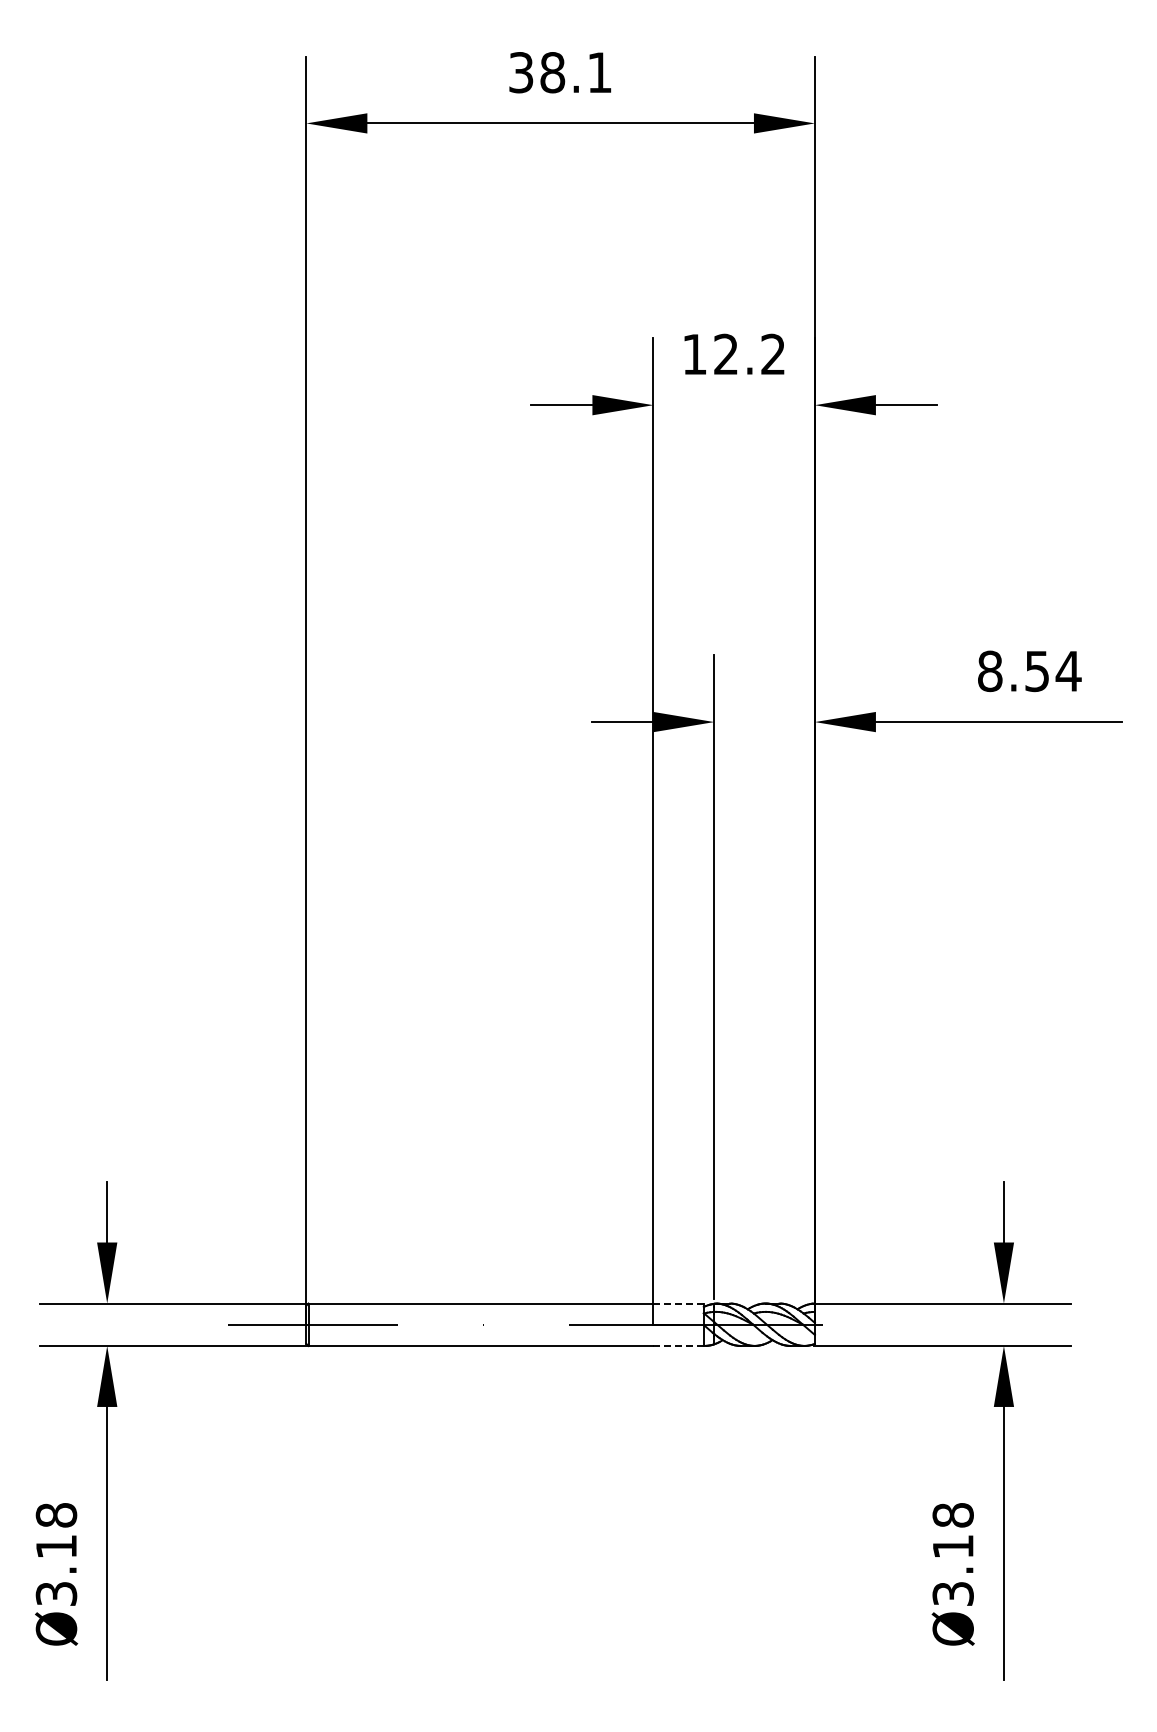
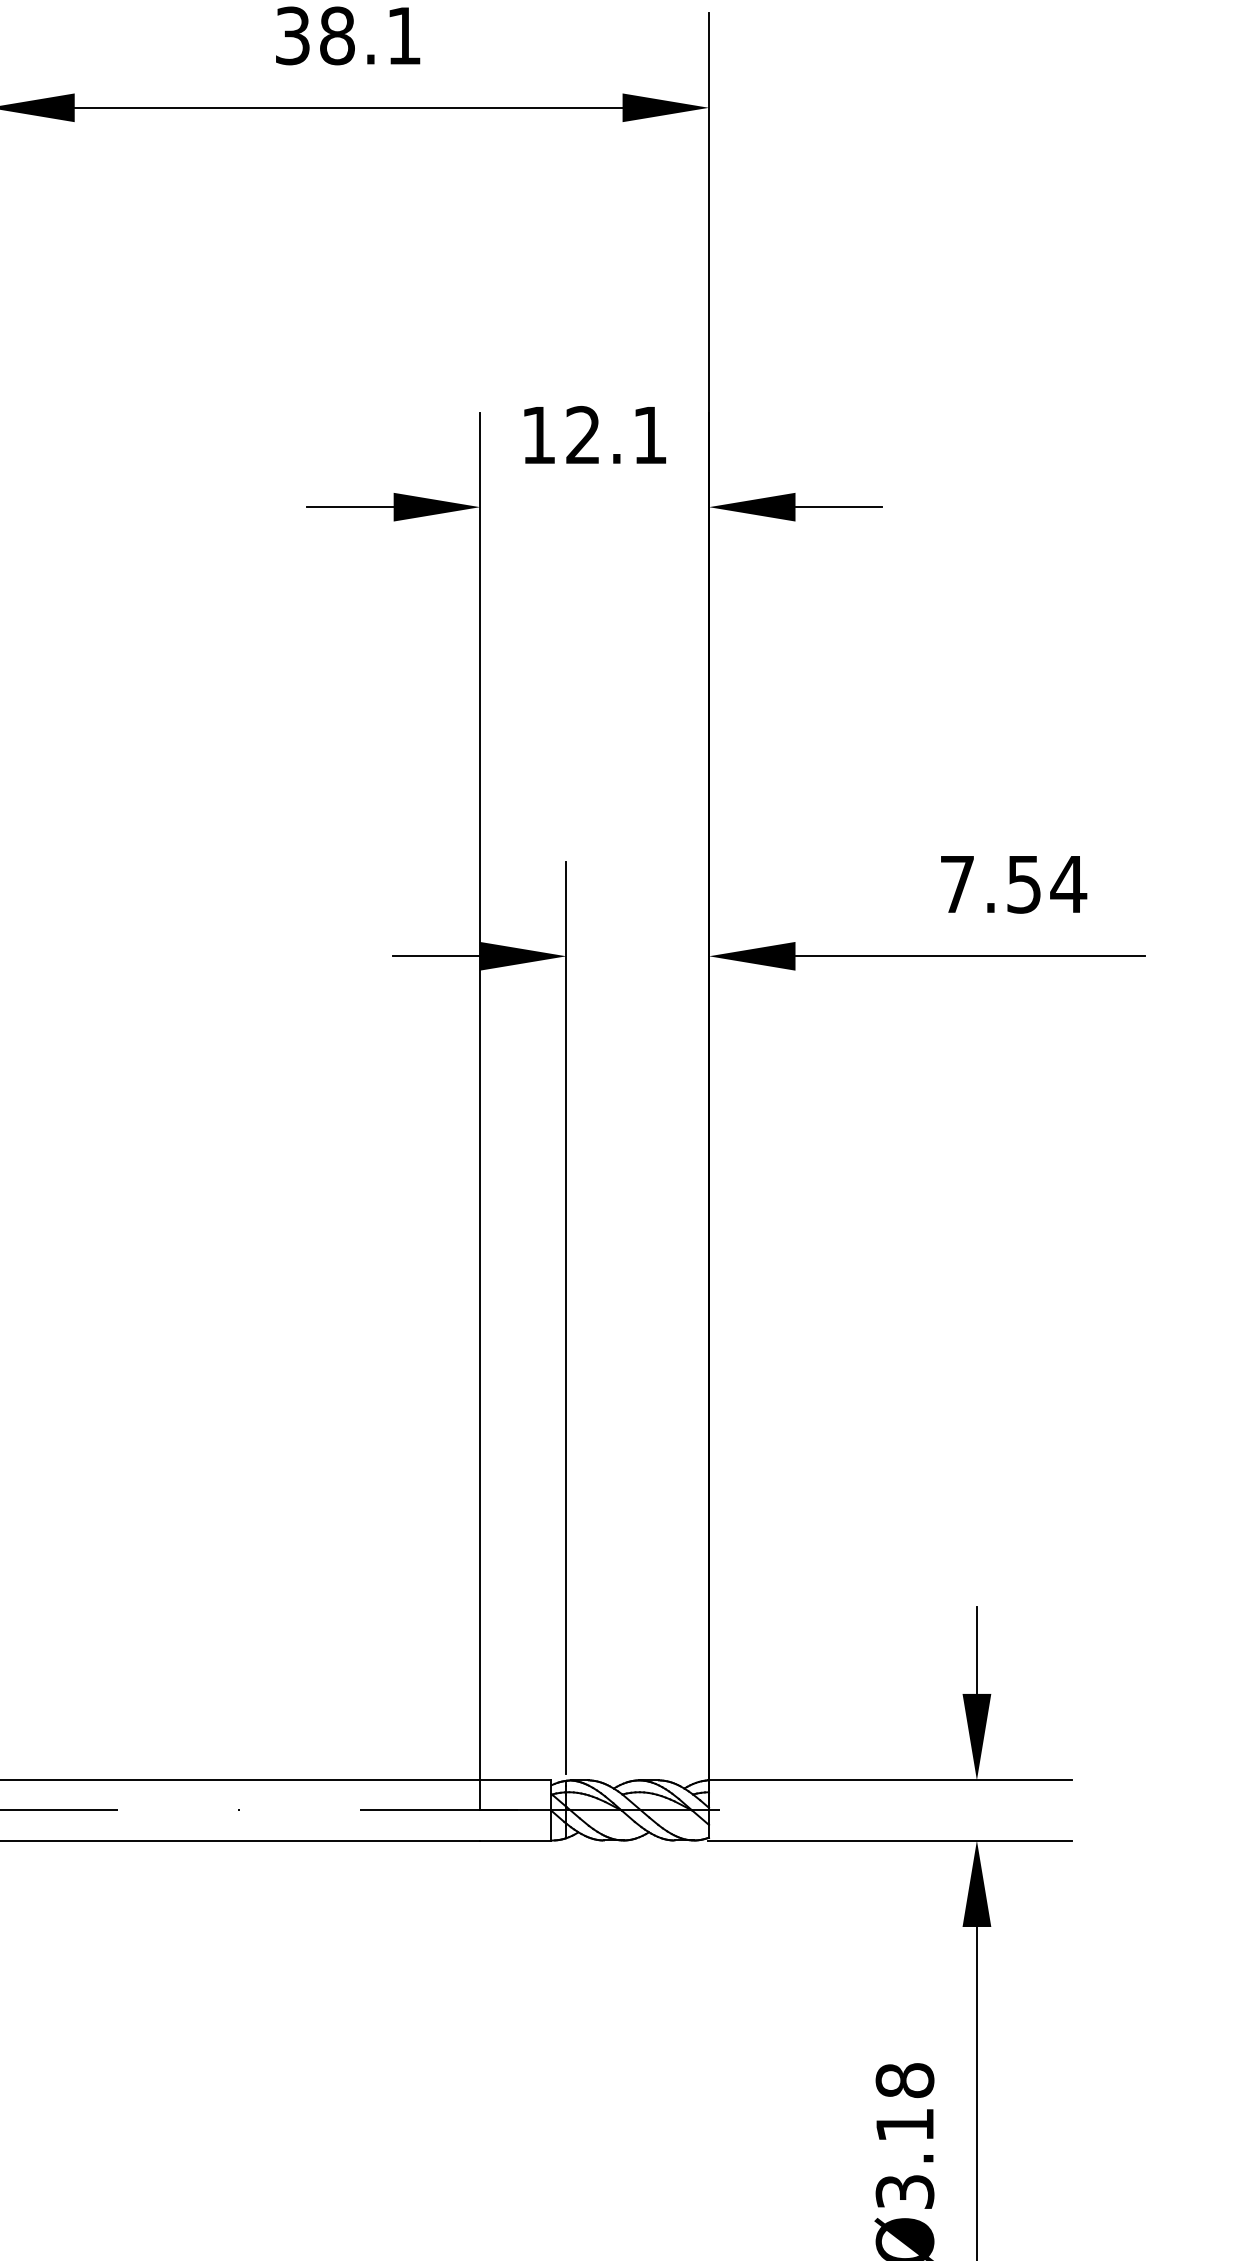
text: (772, 353) -> (648, 433), 12.2 -> 12.1
text: (990, 671) -> (957, 884), 8.54 -> 7.54
line: (679, 1303) -> (517, 1780), dashed -> solid
line: (679, 1346) -> (517, 1841), dashed -> solid

